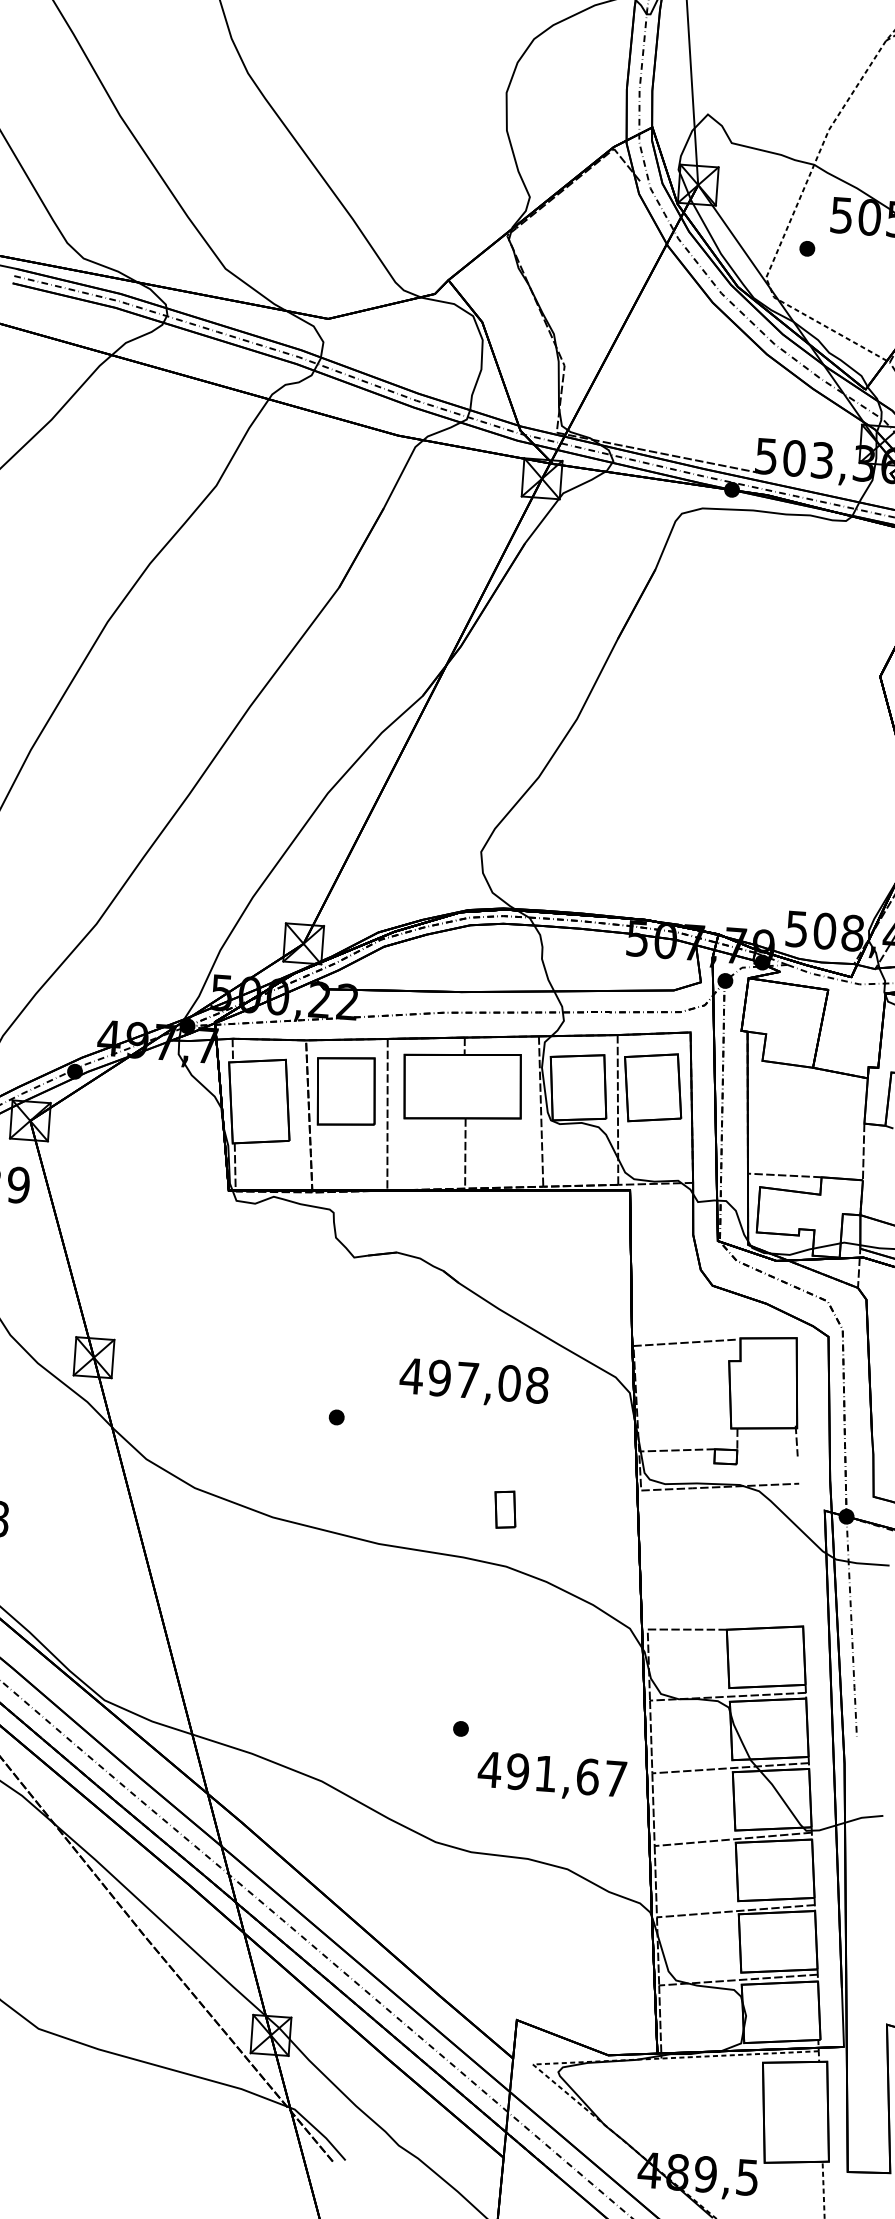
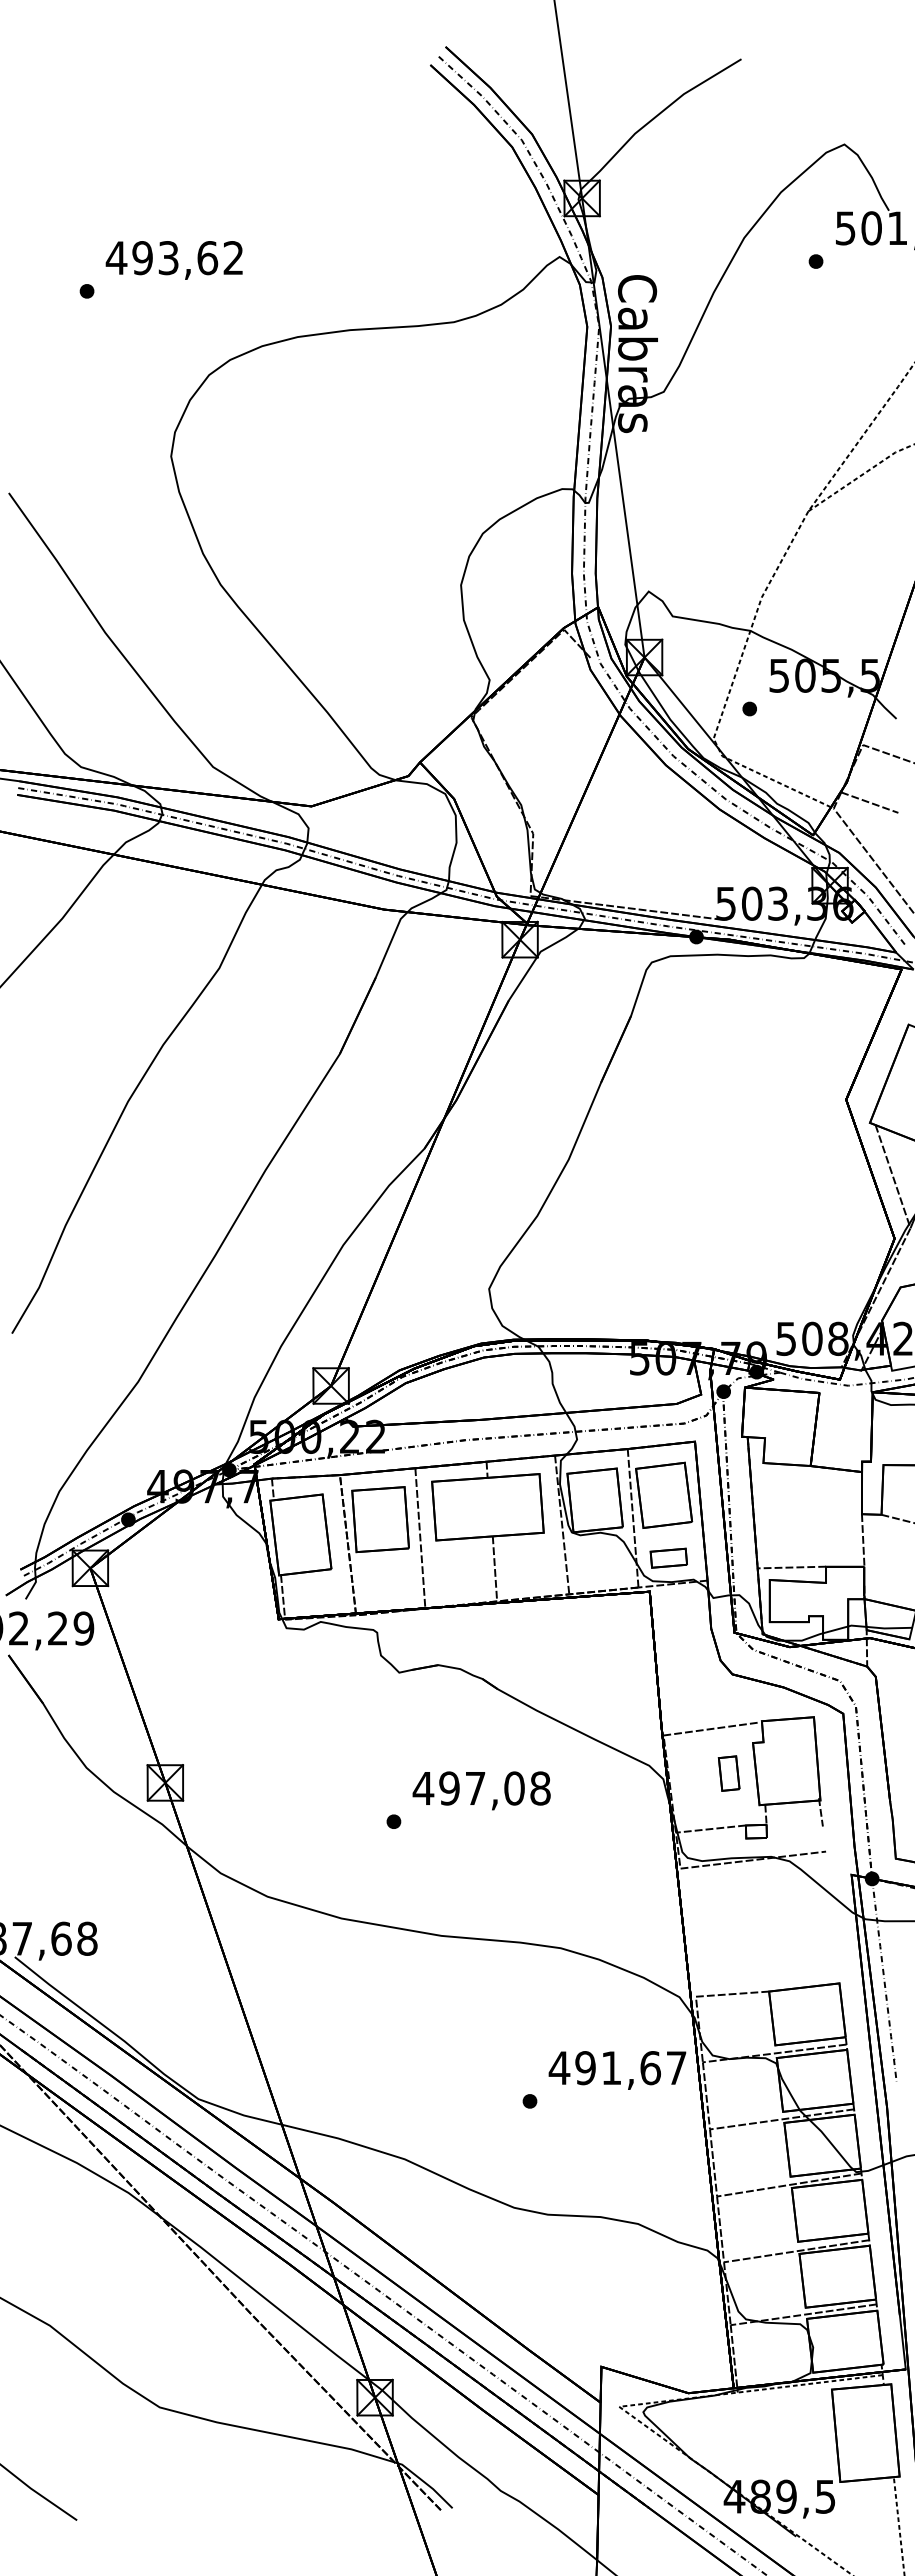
part: (652, 1154) -> (668, 1557), added
text: (473, 1382) -> (481, 1790), moved
part: (504, 1509) -> (728, 1773), moved
text: (552, 1776) -> (617, 2070), moved

